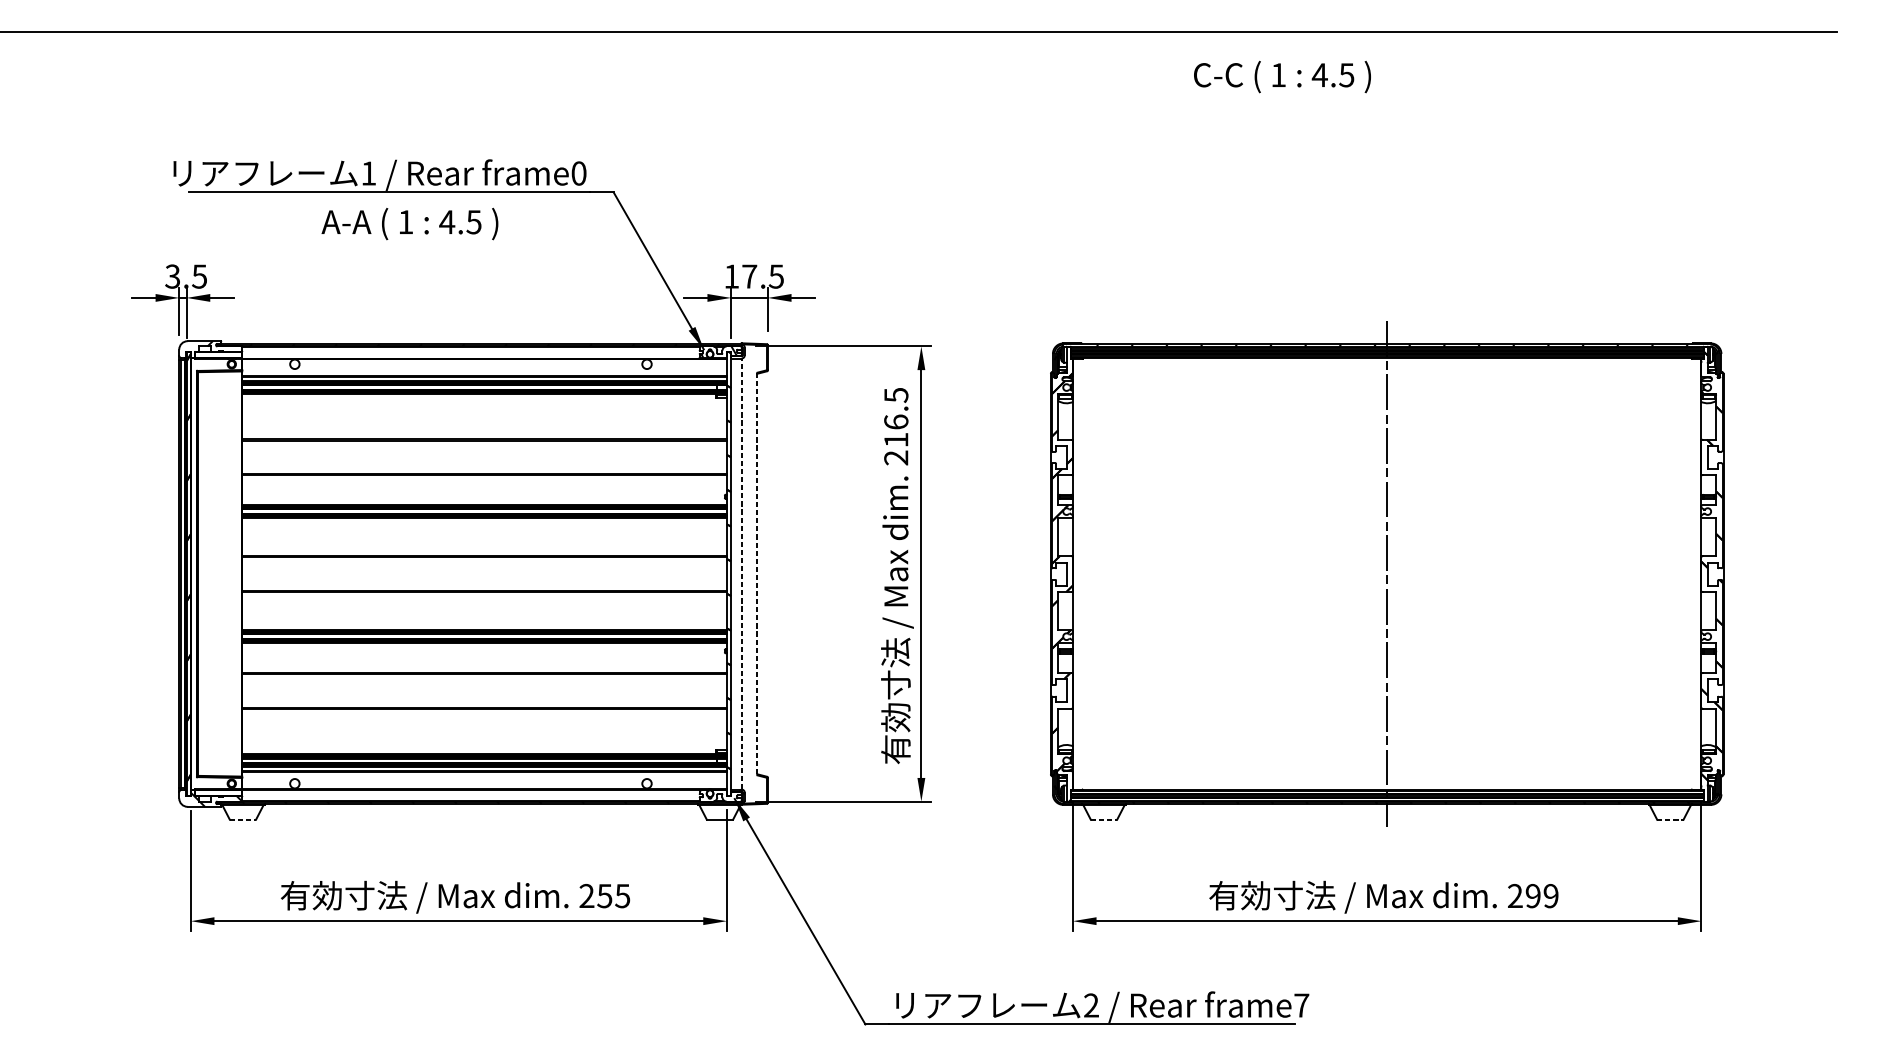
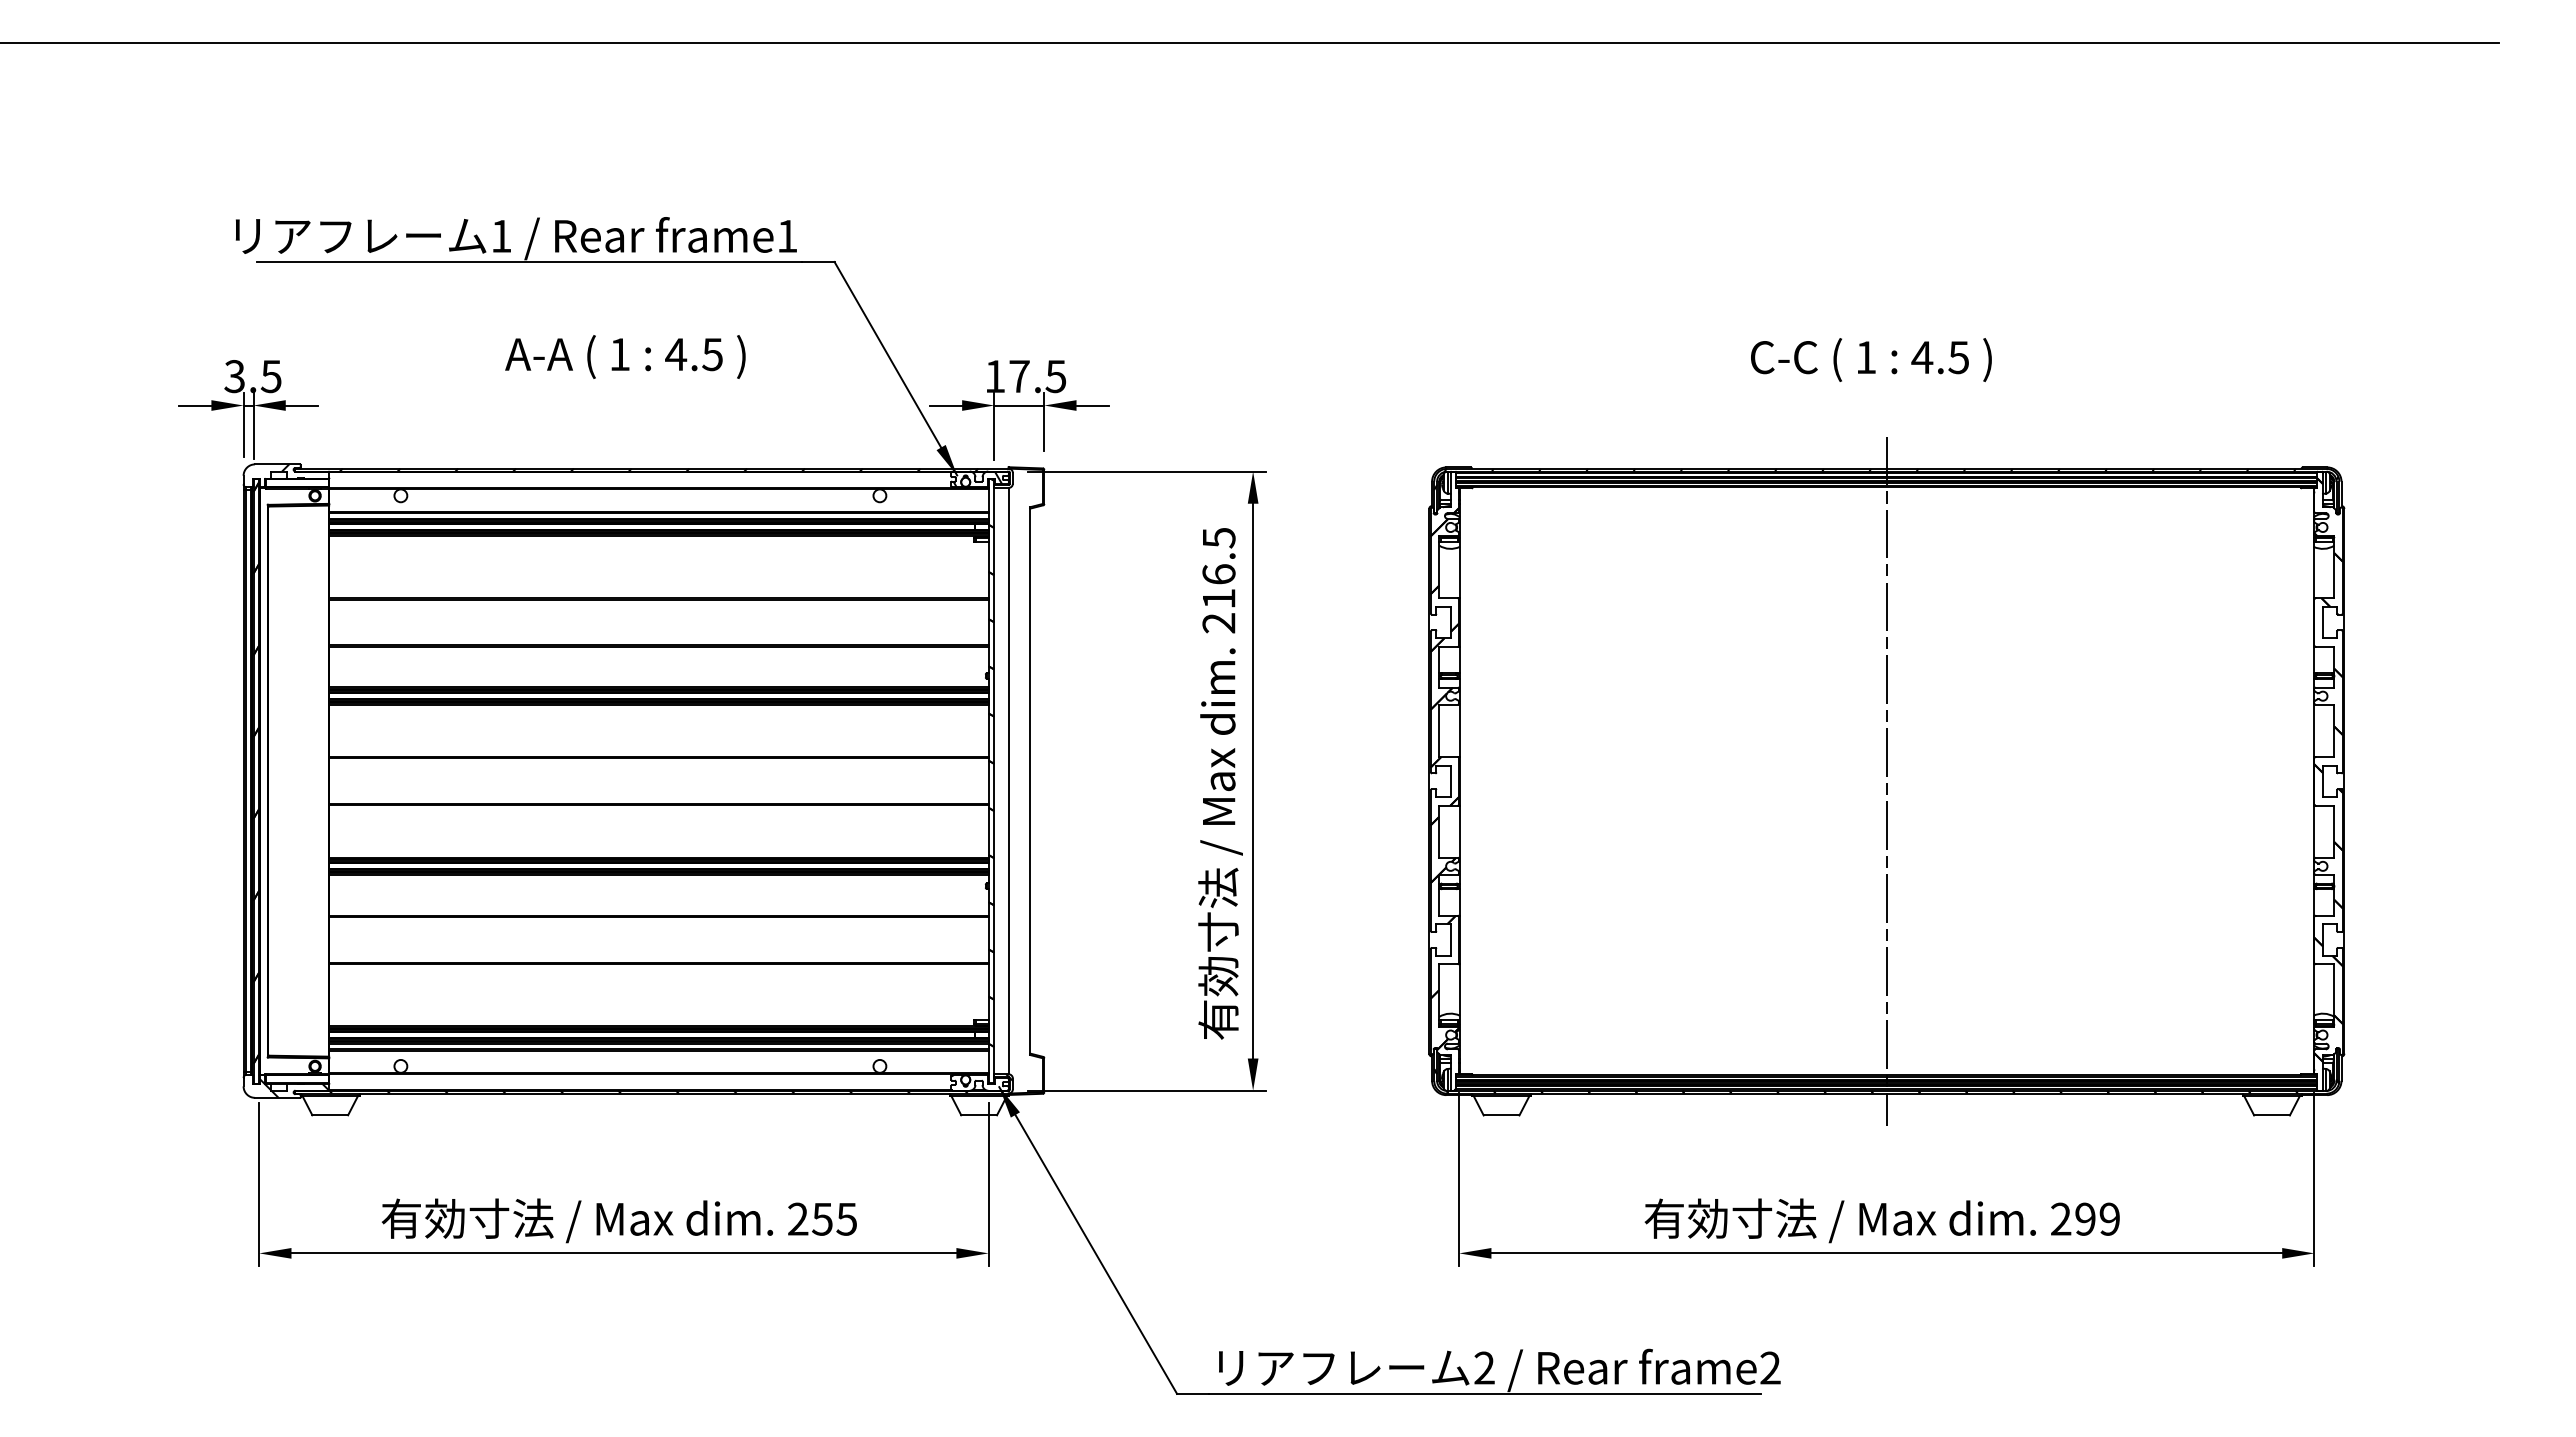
text: (1282, 77) -> (1871, 360), moved
text: (579, 172) -> (787, 235), frame0 -> frame1
text: (410, 223) -> (625, 356), moved
line: (741, 573) -> (1008, 780), dashed -> solid
line: (757, 574) -> (1030, 781), dashed -> solid
line: (243, 819) -> (330, 1115), dashed -> solid
line: (1103, 819) -> (1501, 1115), dashed -> solid
line: (1670, 819) -> (2272, 1115), dashed -> solid
text: (1301, 1005) -> (1770, 1367), frame7 -> frame2

